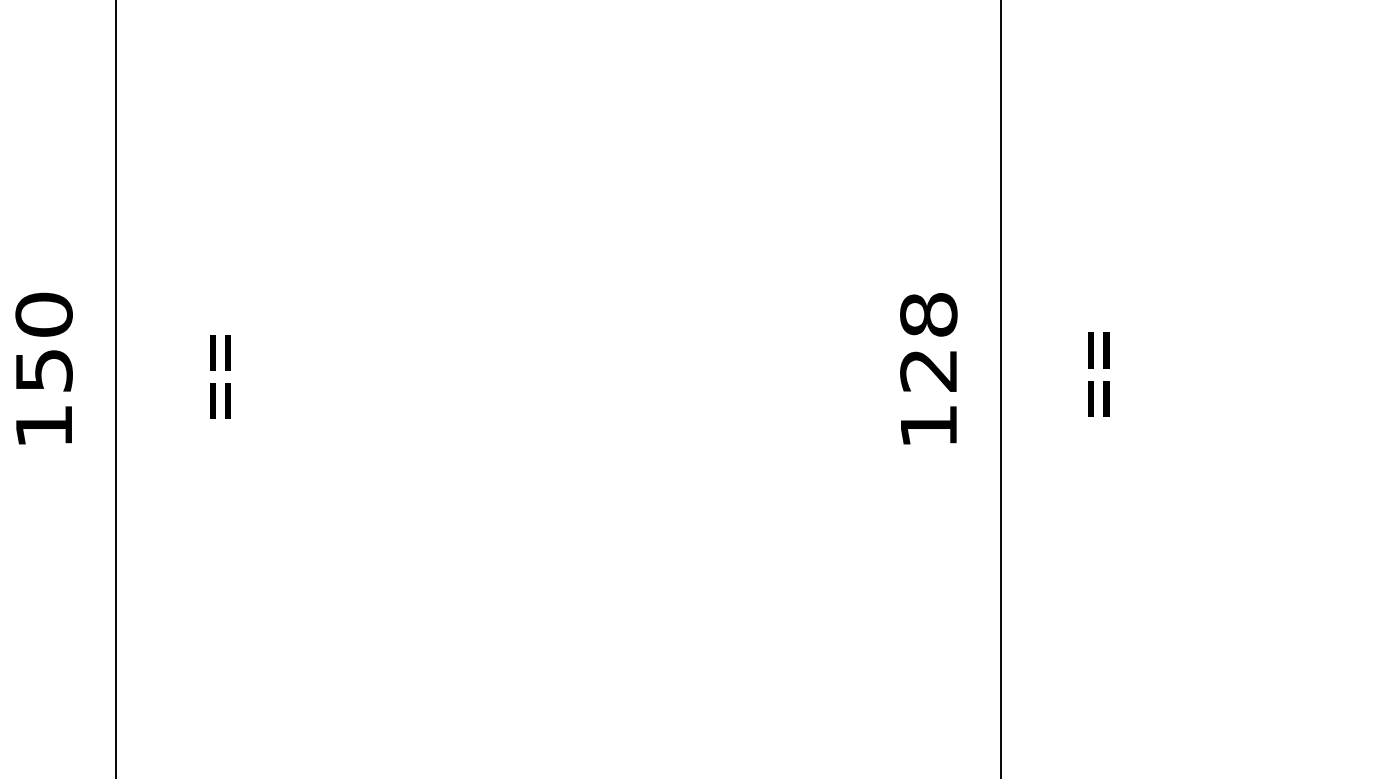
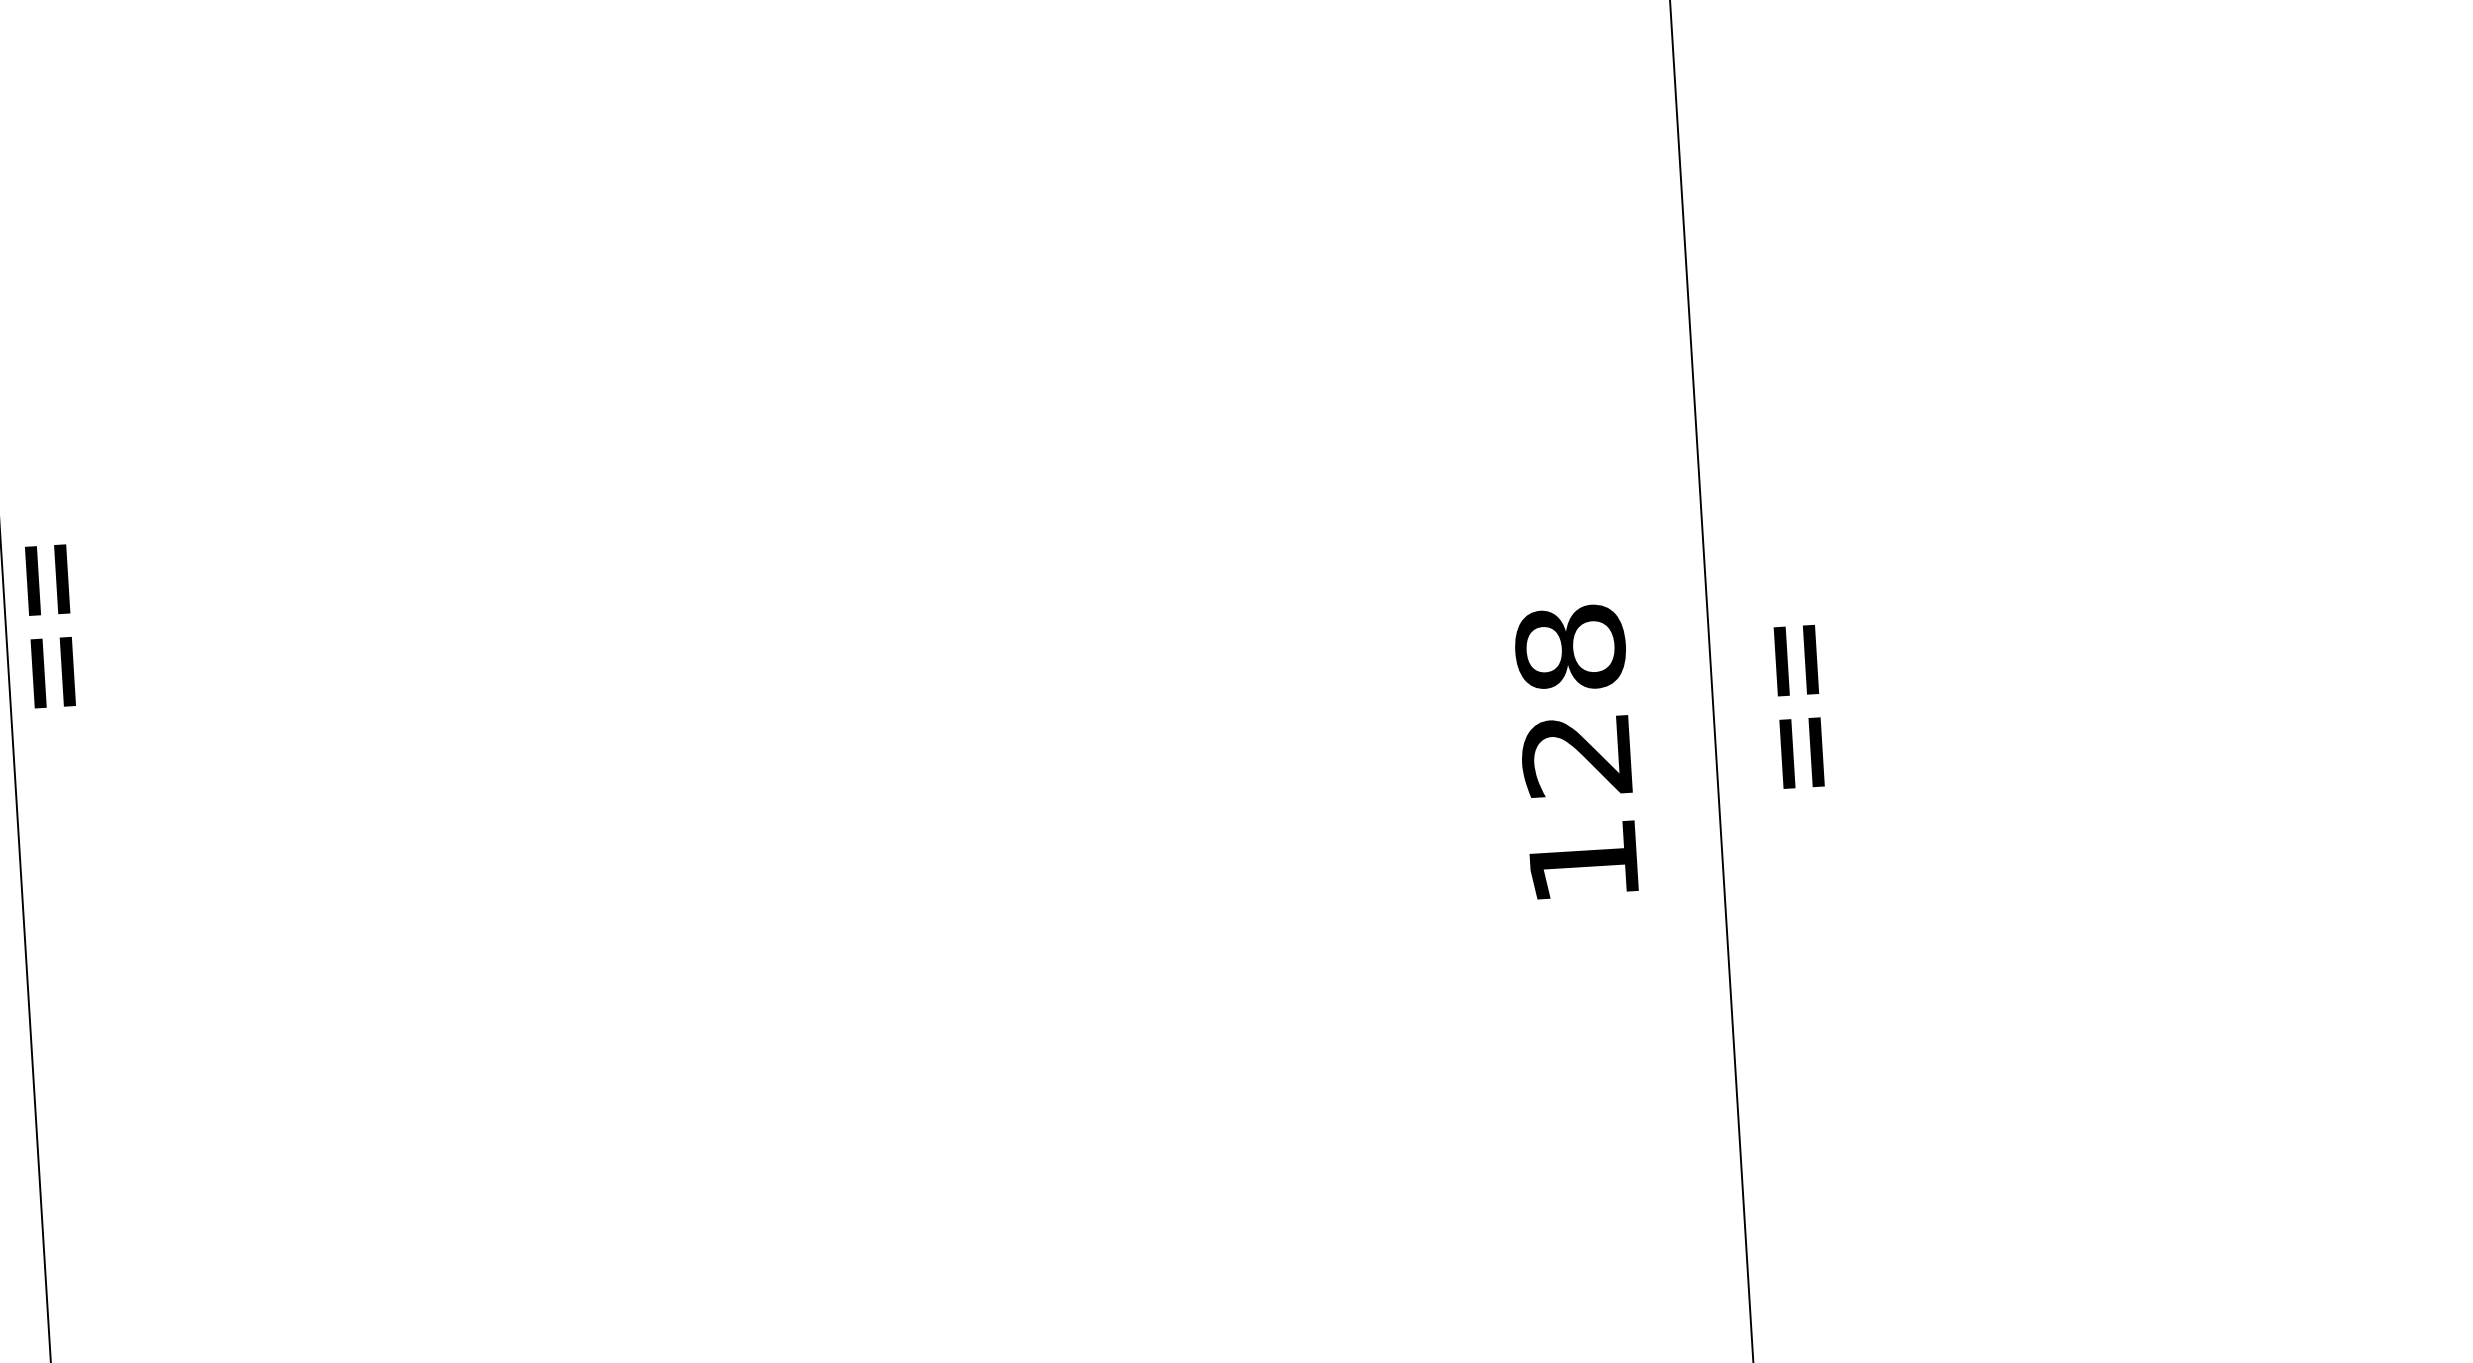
text: (1098, 374) -> (1798, 706), moved
text: (220, 376) -> (50, 624), moved

